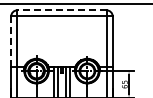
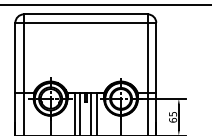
line: (61, 10) -> (85, 14), dashed -> solid
line: (11, 42) -> (15, 58), dashed -> solid

